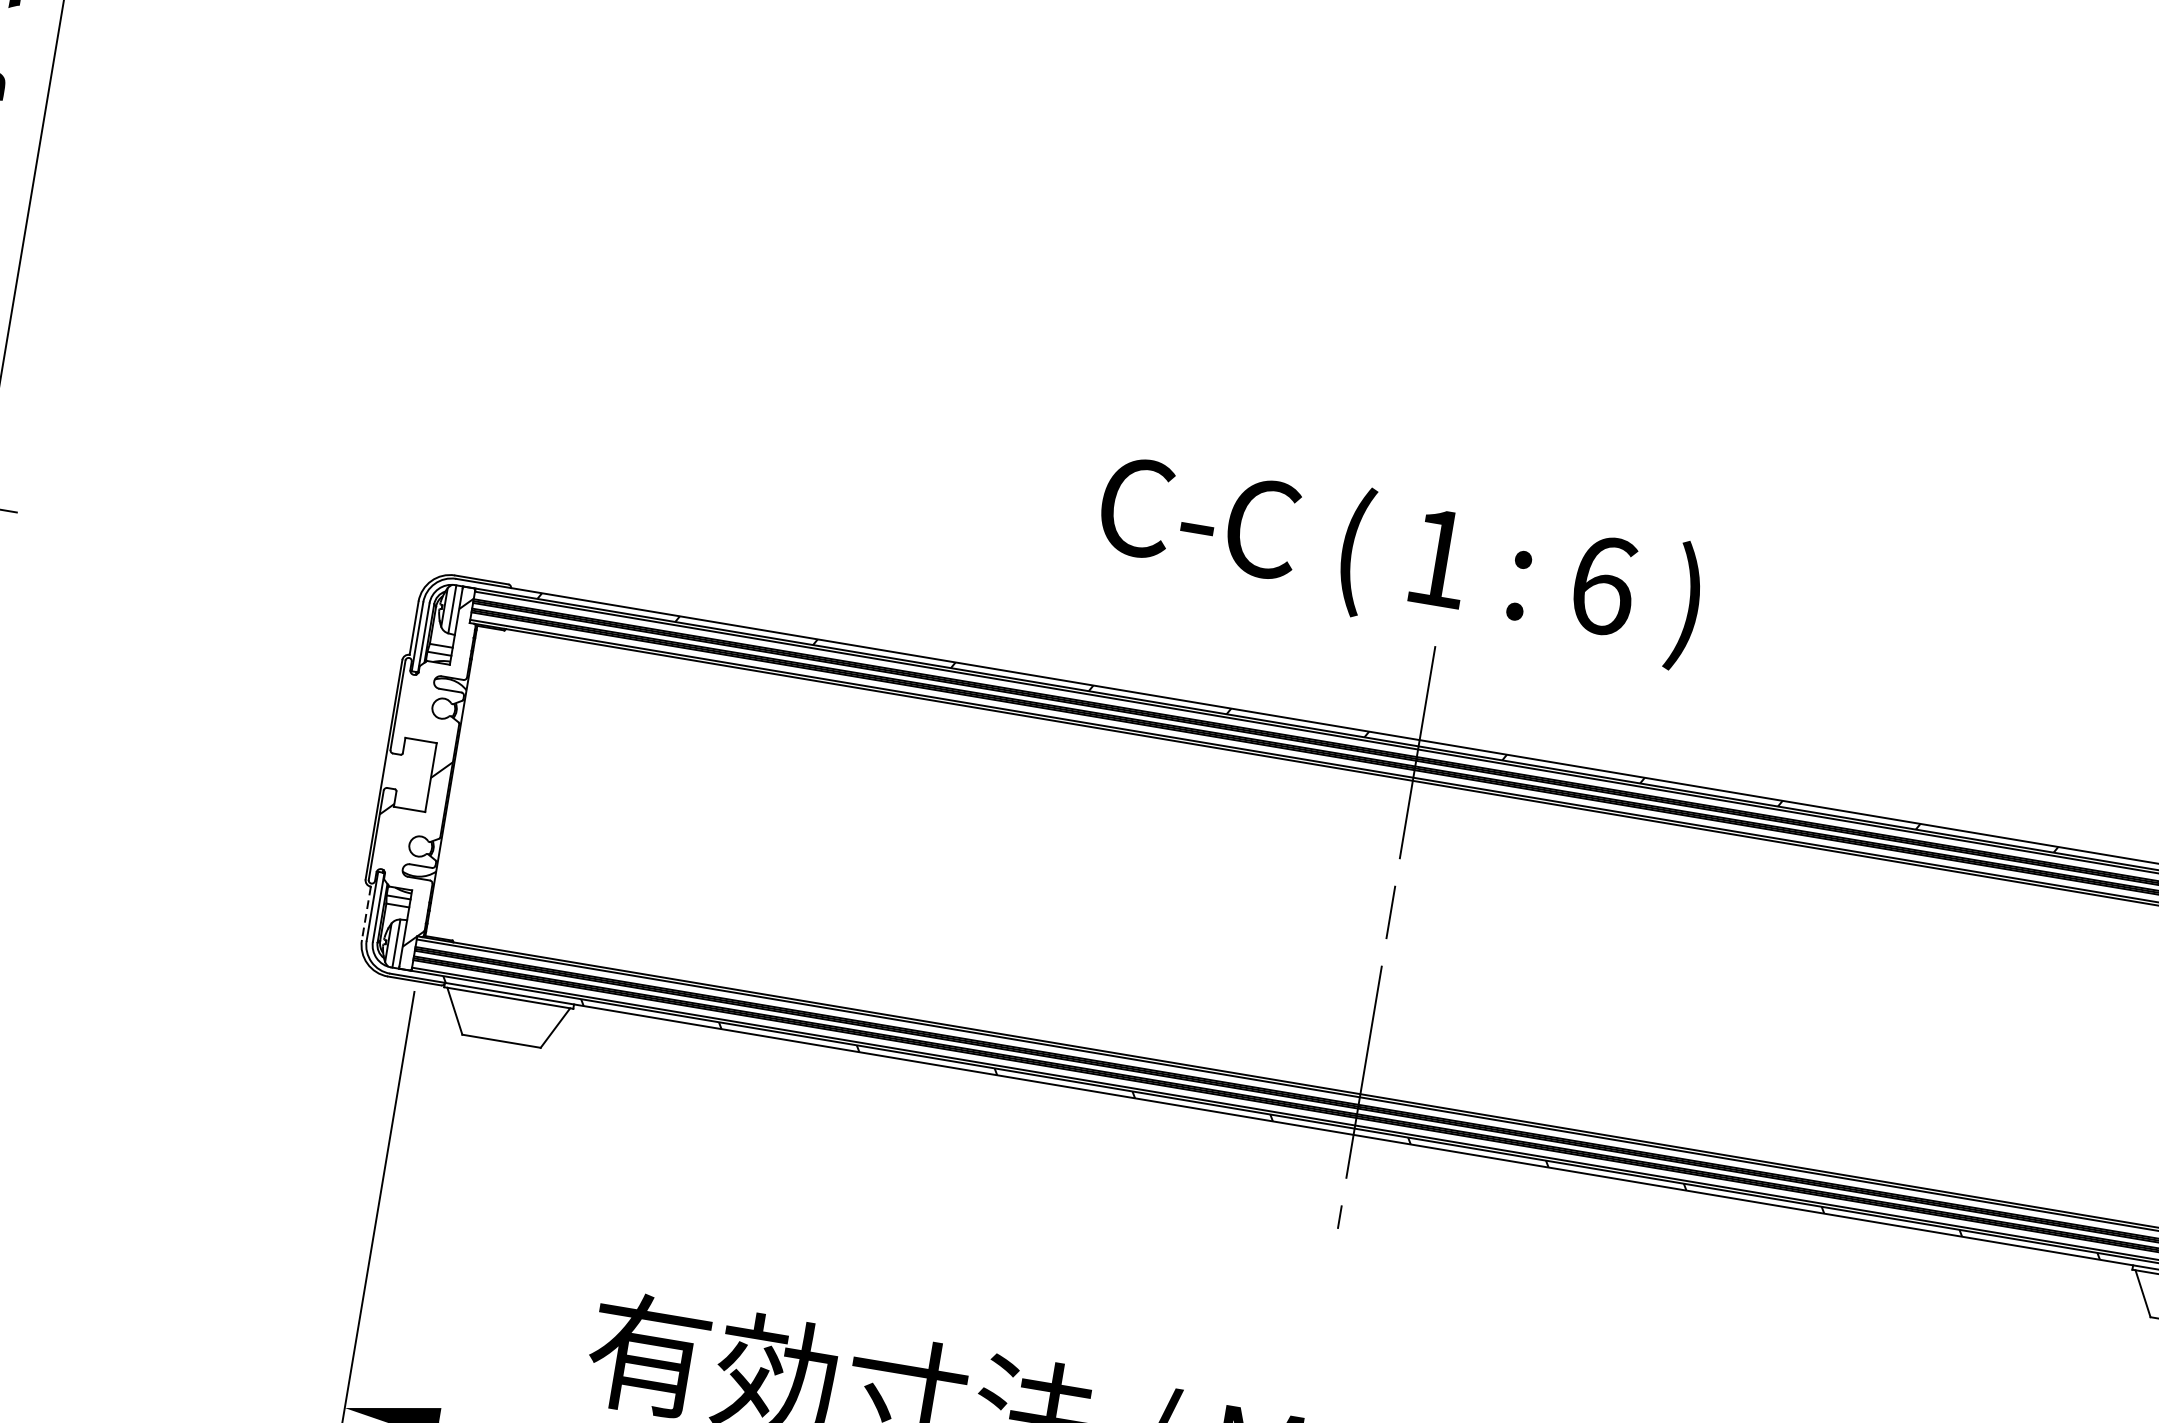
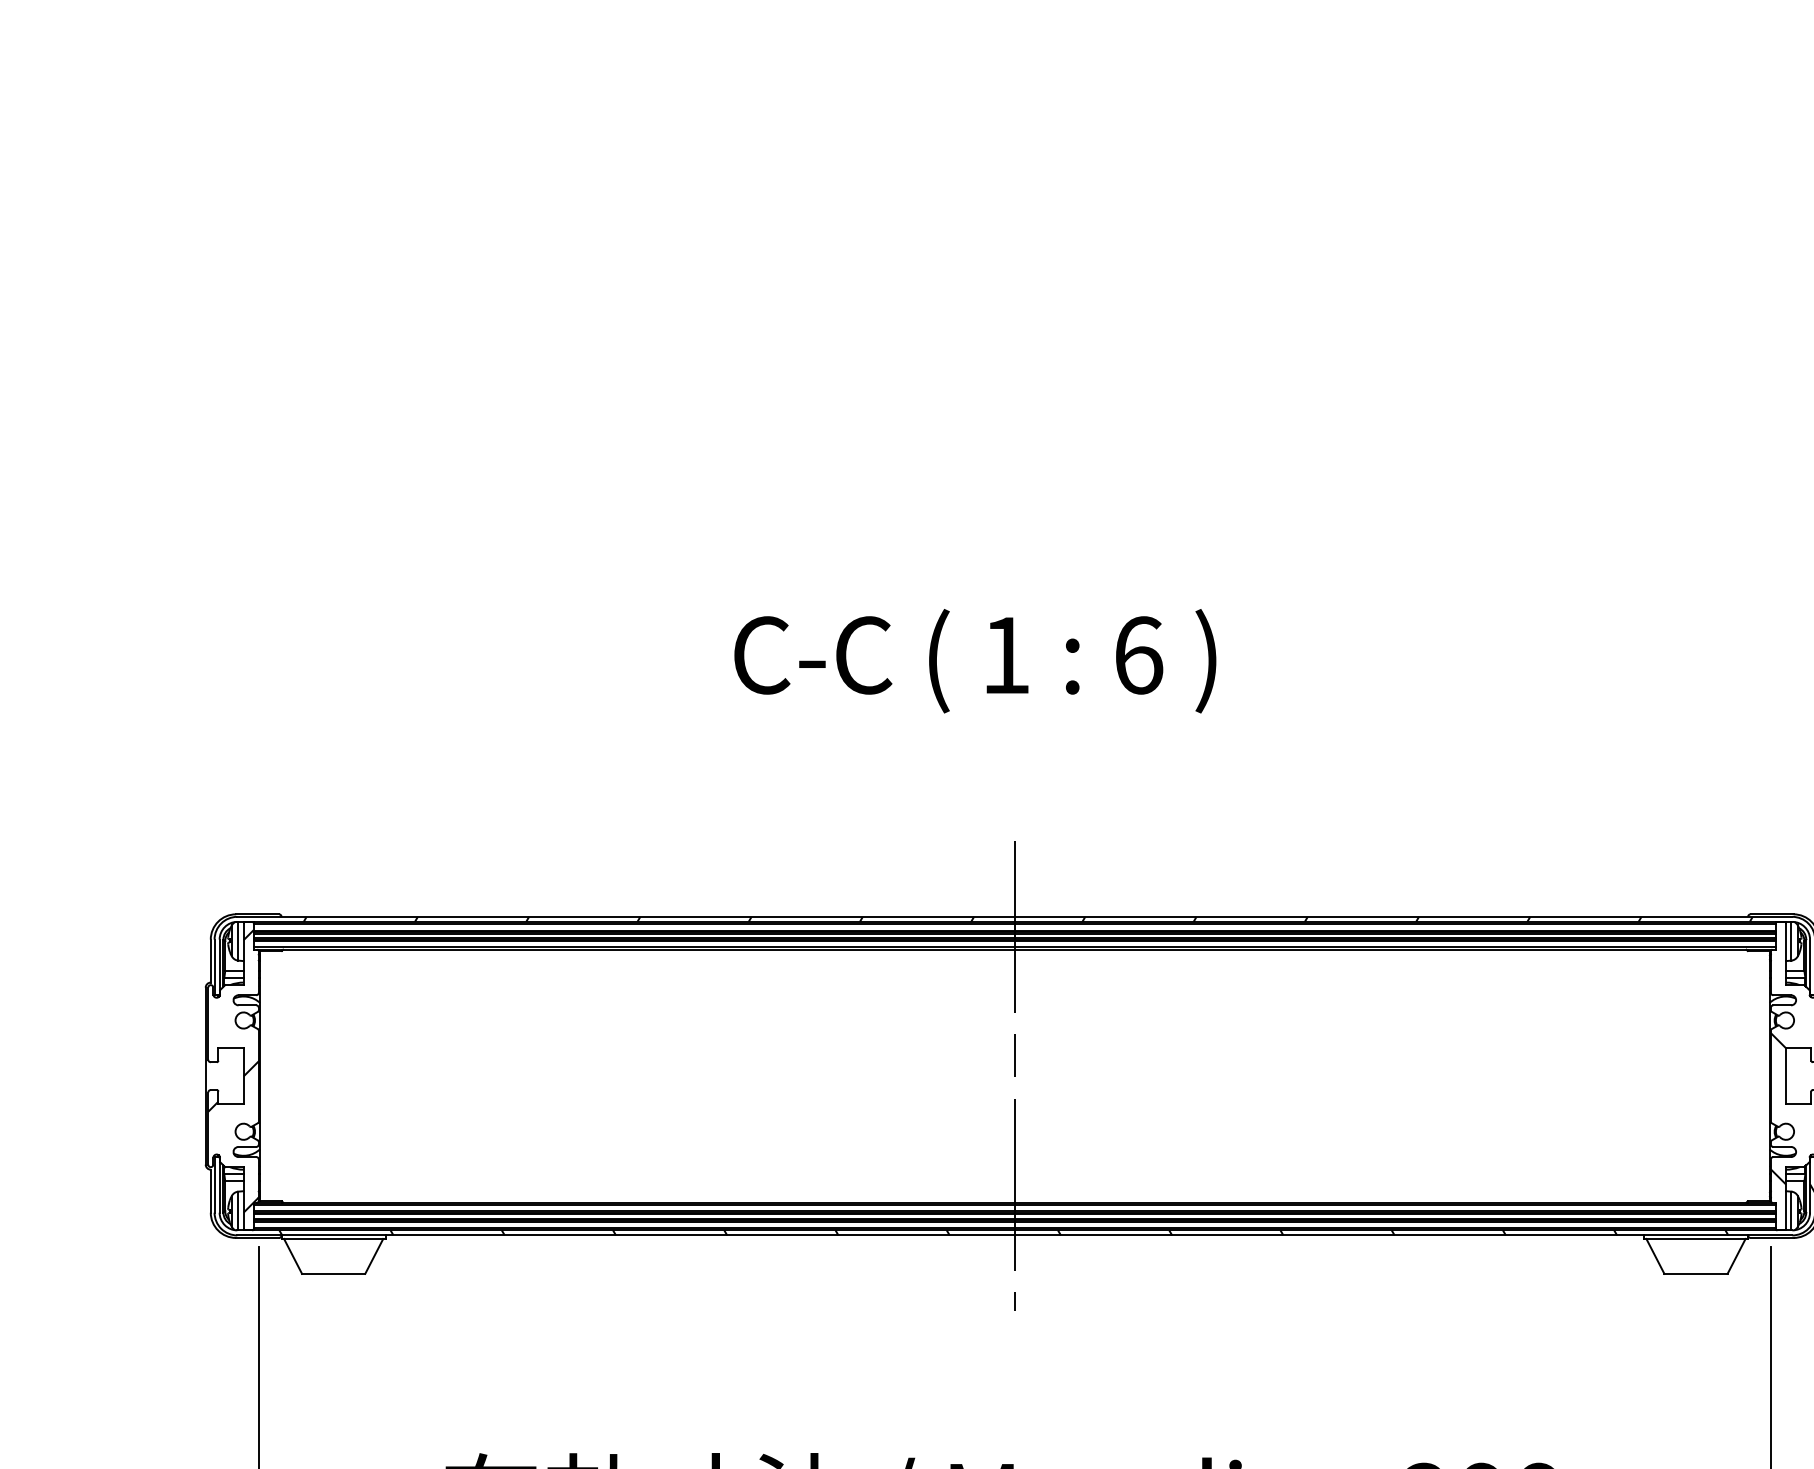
text: (1399, 559) -> (975, 661), moved
line: (365, 913) -> (210, 1191), dashed -> solid

